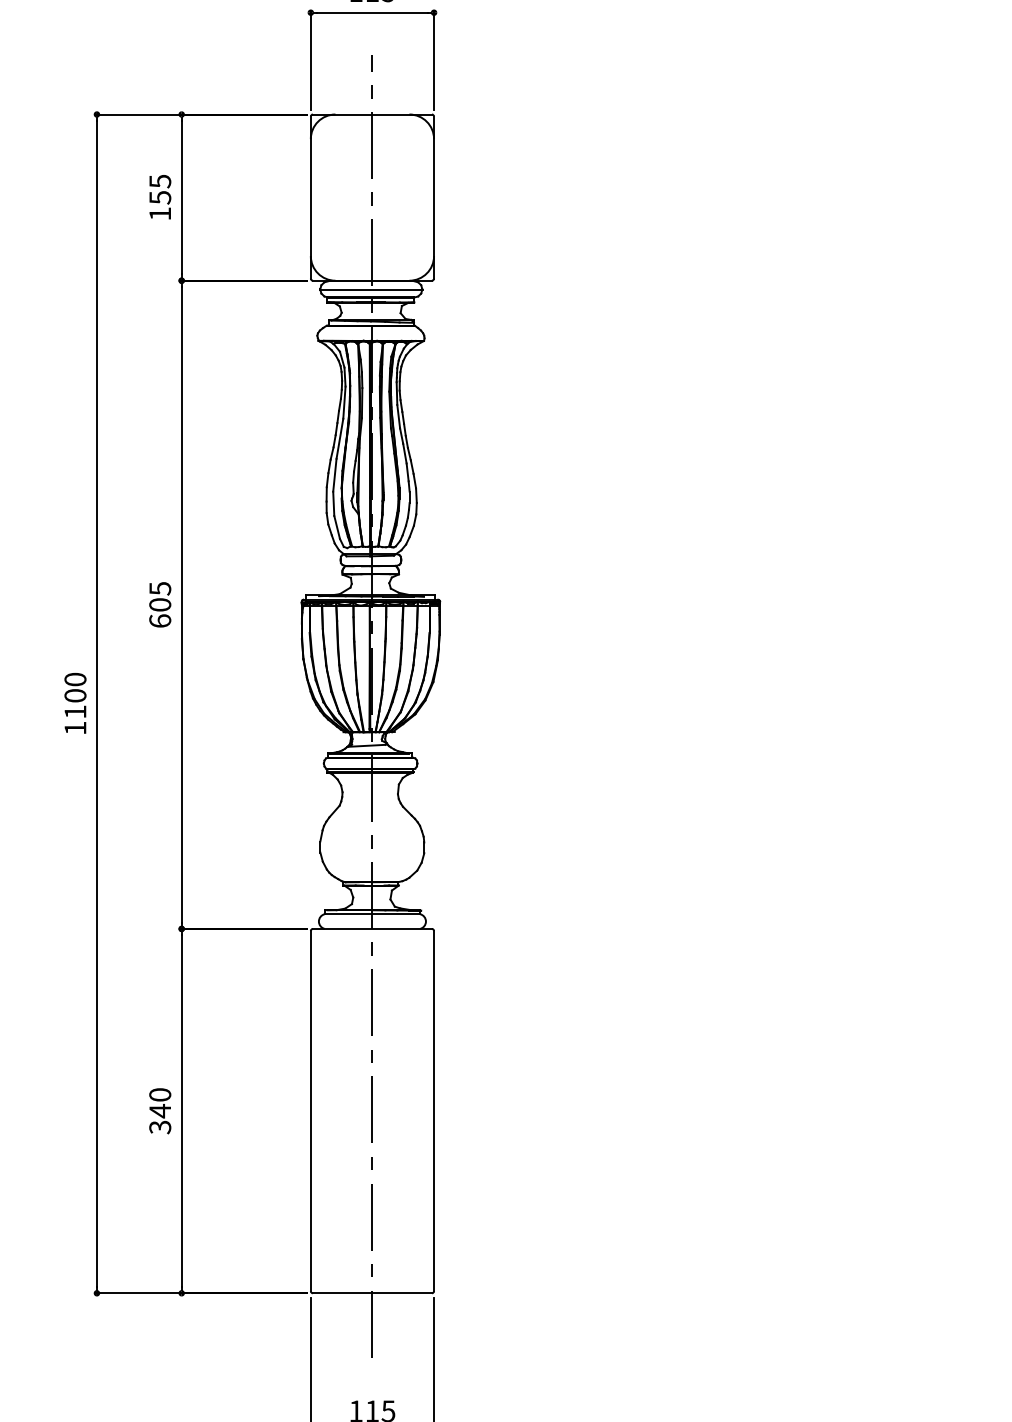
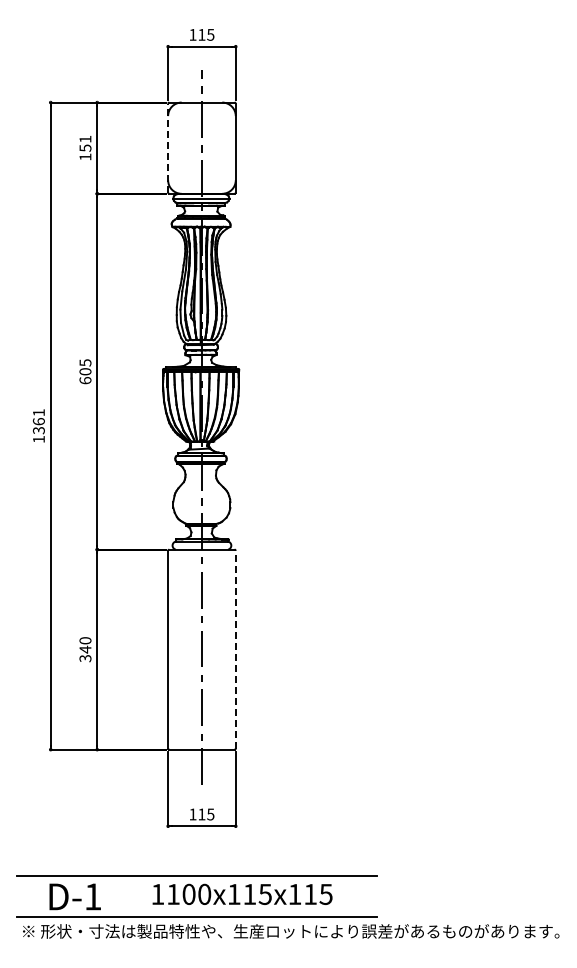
text: (160, 179) -> (85, 138), 155 -> 151
line: (311, 196) -> (168, 147), solid -> dashed
text: (74, 695) -> (38, 421), 1100 -> 1361
line: (433, 1110) -> (235, 649), solid -> dashed

